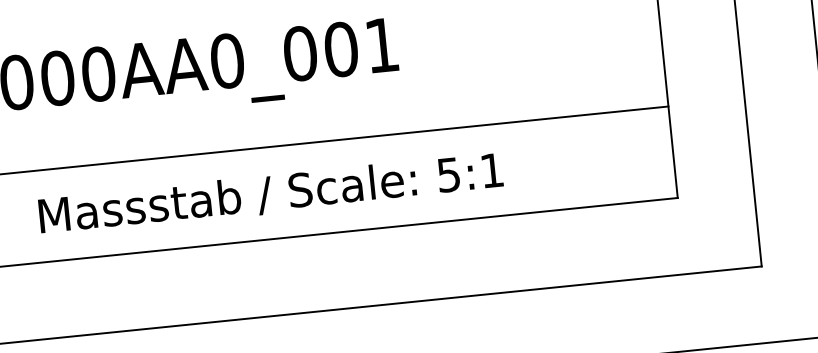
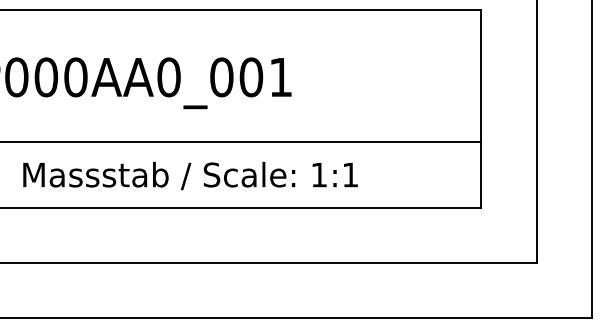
text: (447, 174) -> (318, 174), 5:1 -> 1:1

